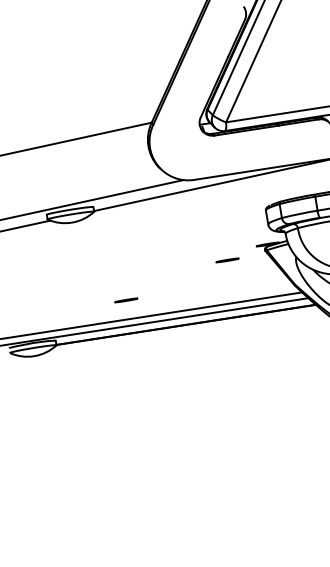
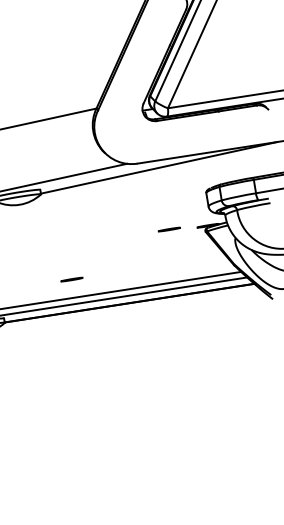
line: (227, 260) -> (169, 229), moved

